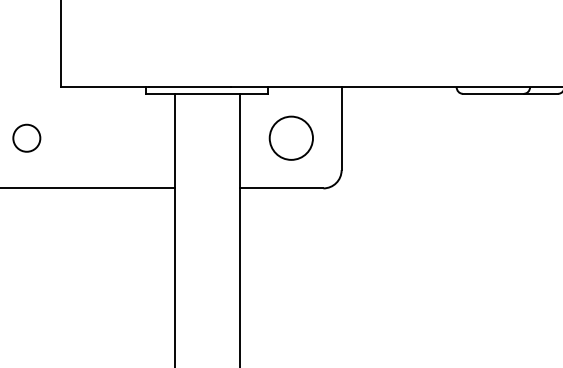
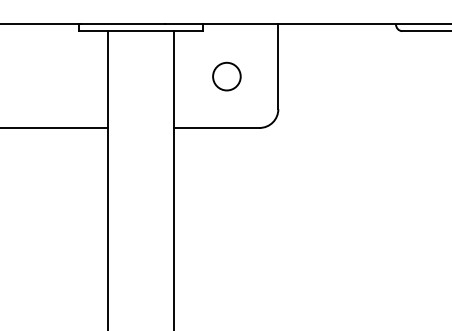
circle: (290, 137) -> (226, 75), size x0.62

